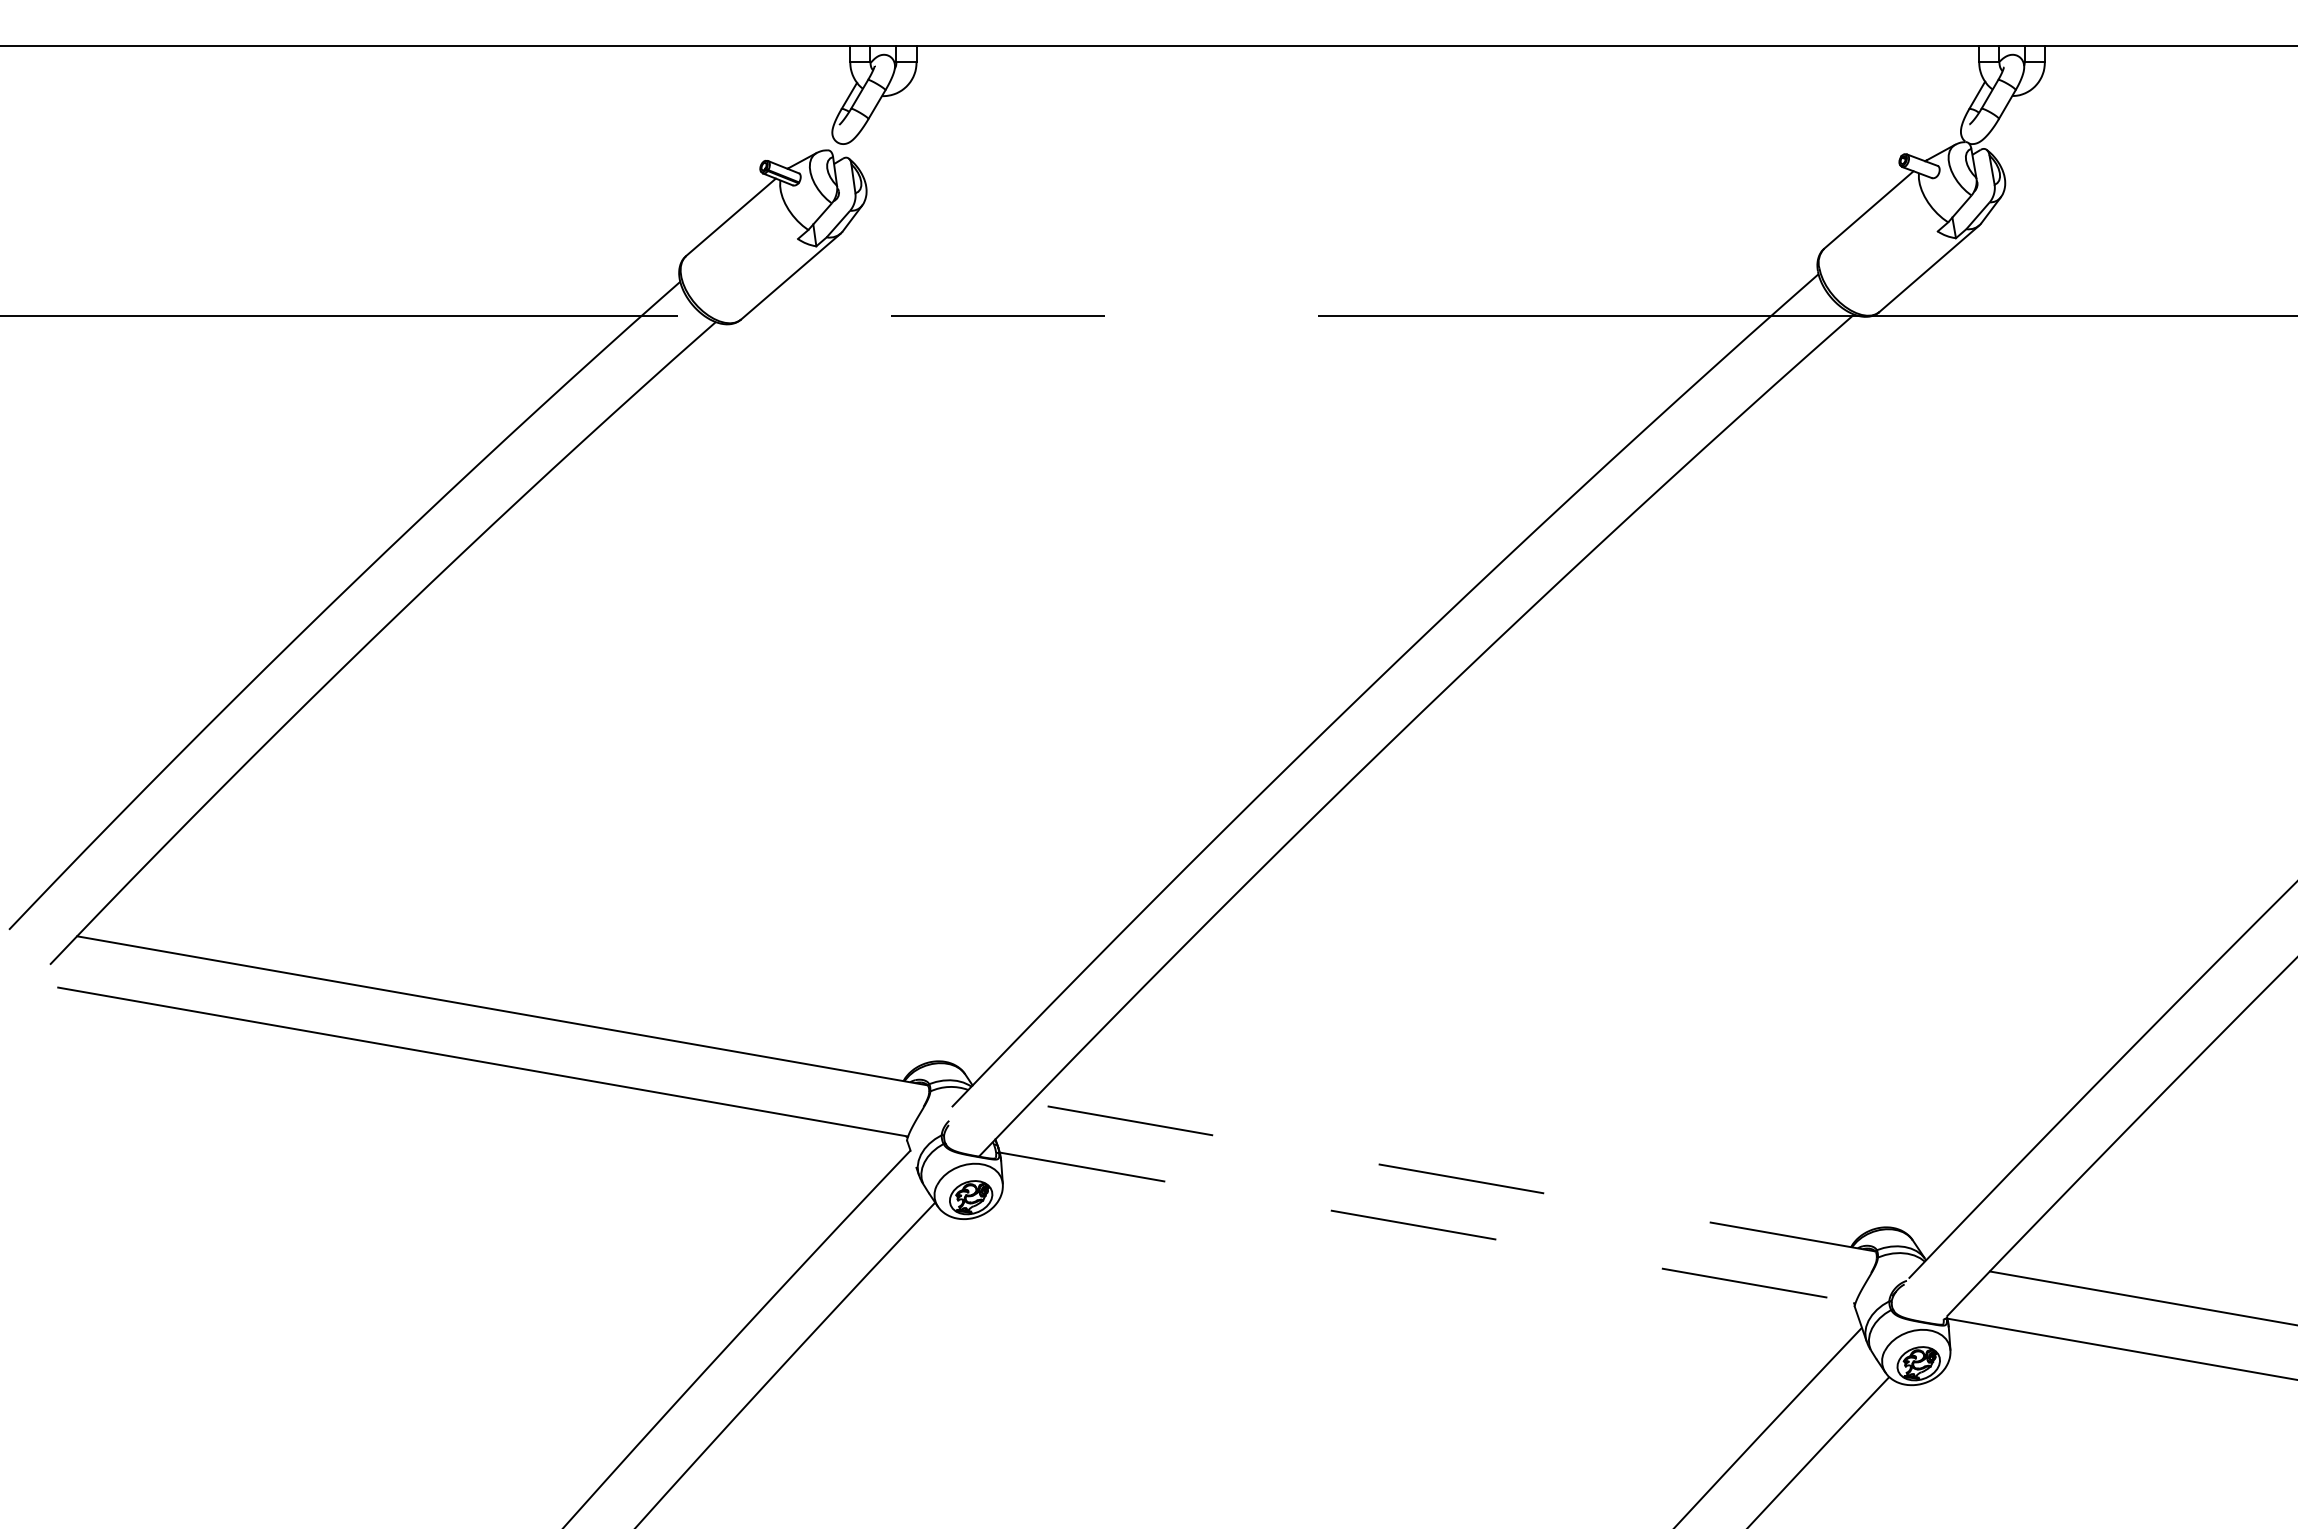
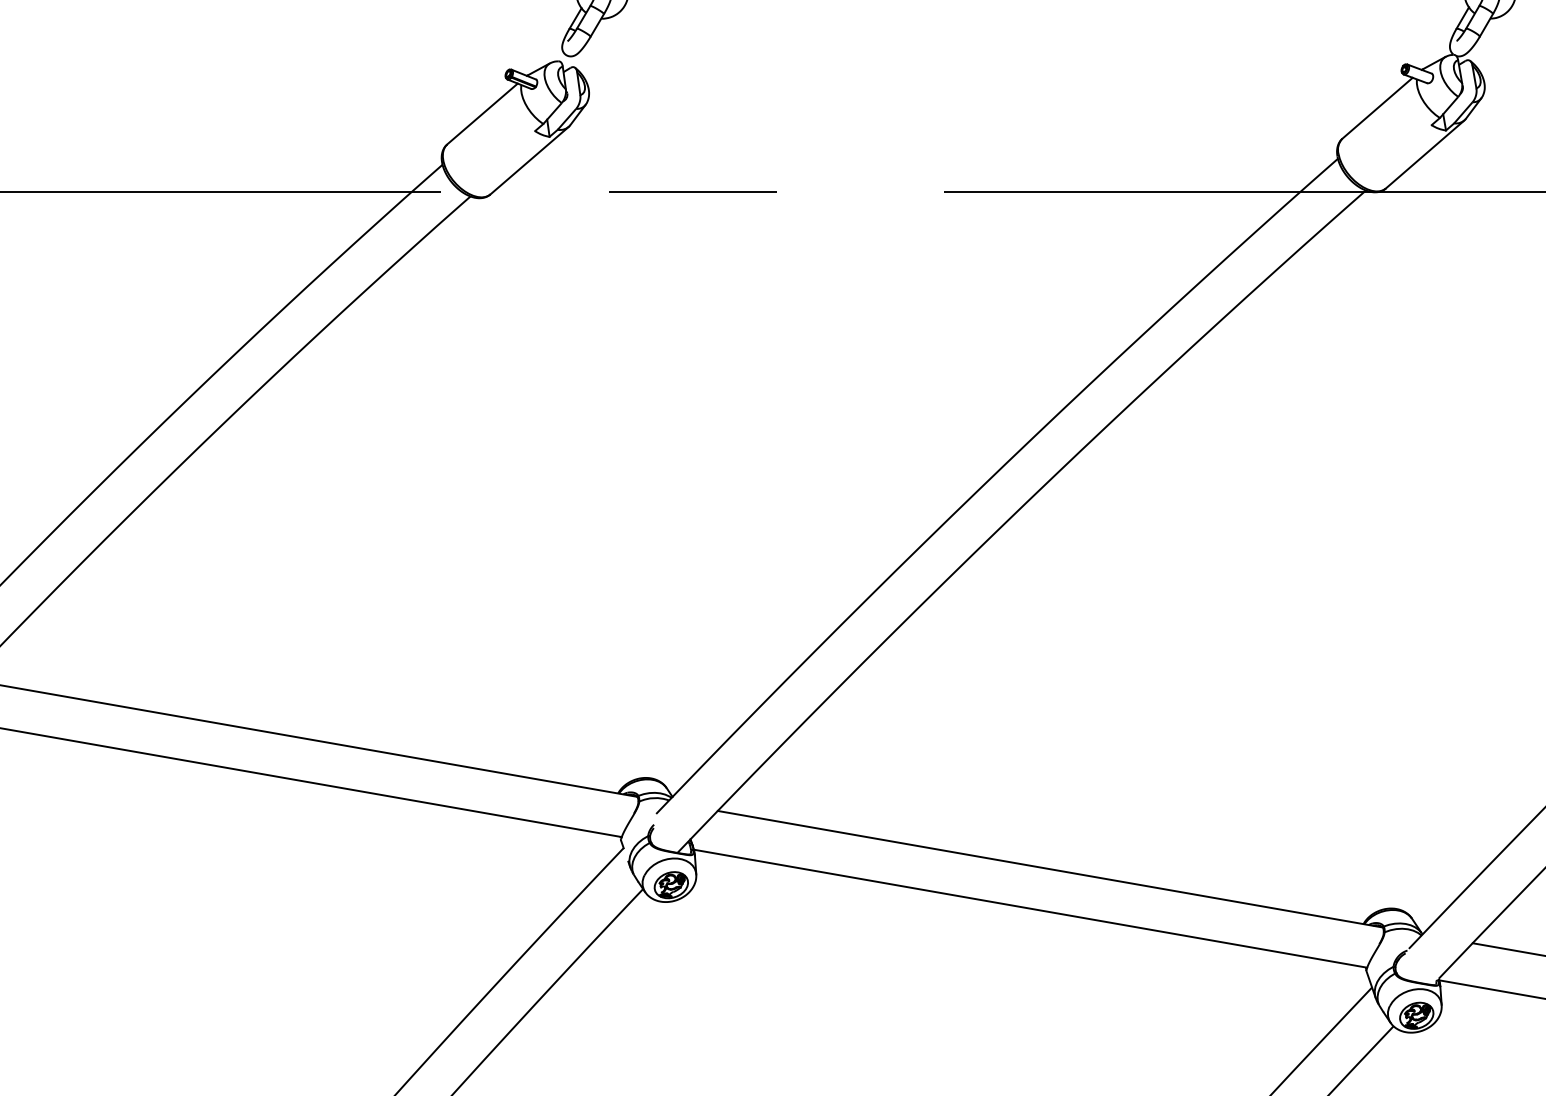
line: (1452, 1177) -> (1050, 869), dashed -> solid
line: (1427, 1227) -> (1030, 908), dashed -> solid

